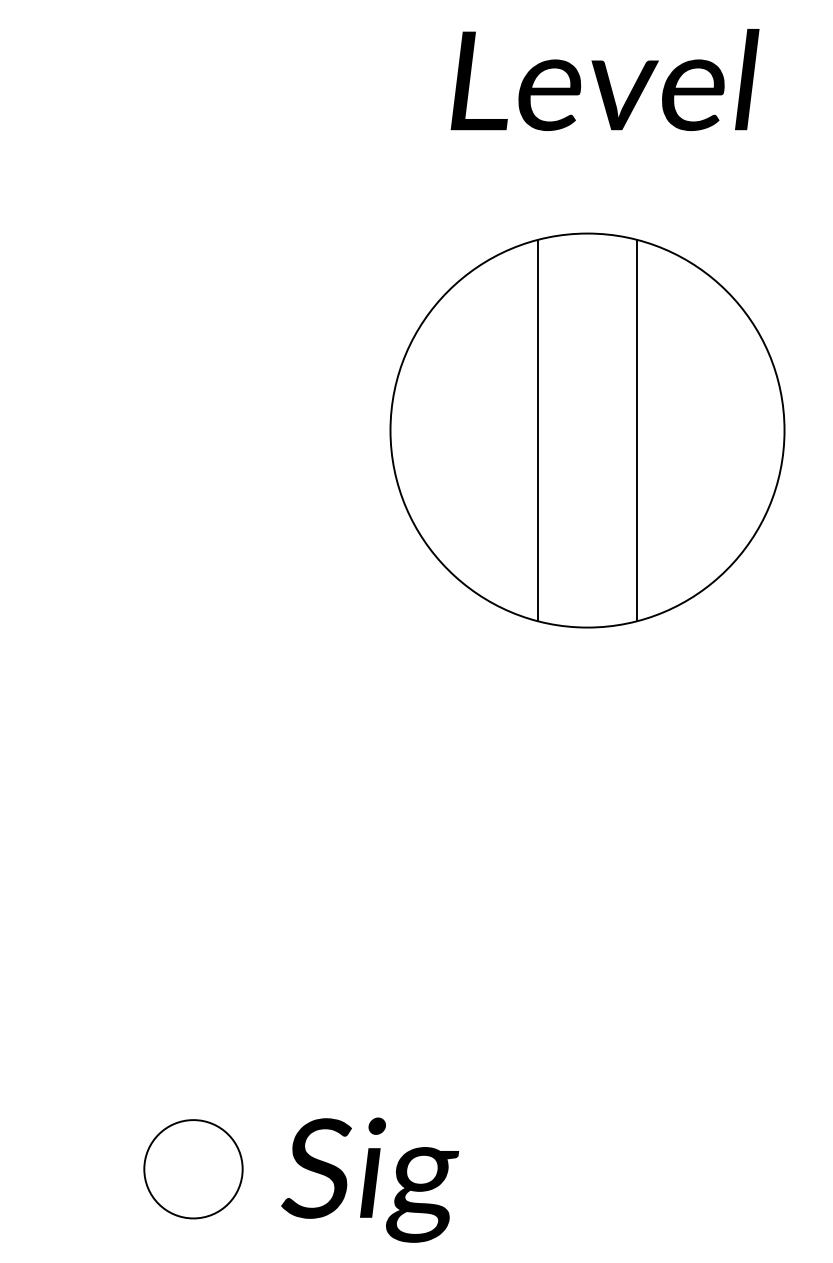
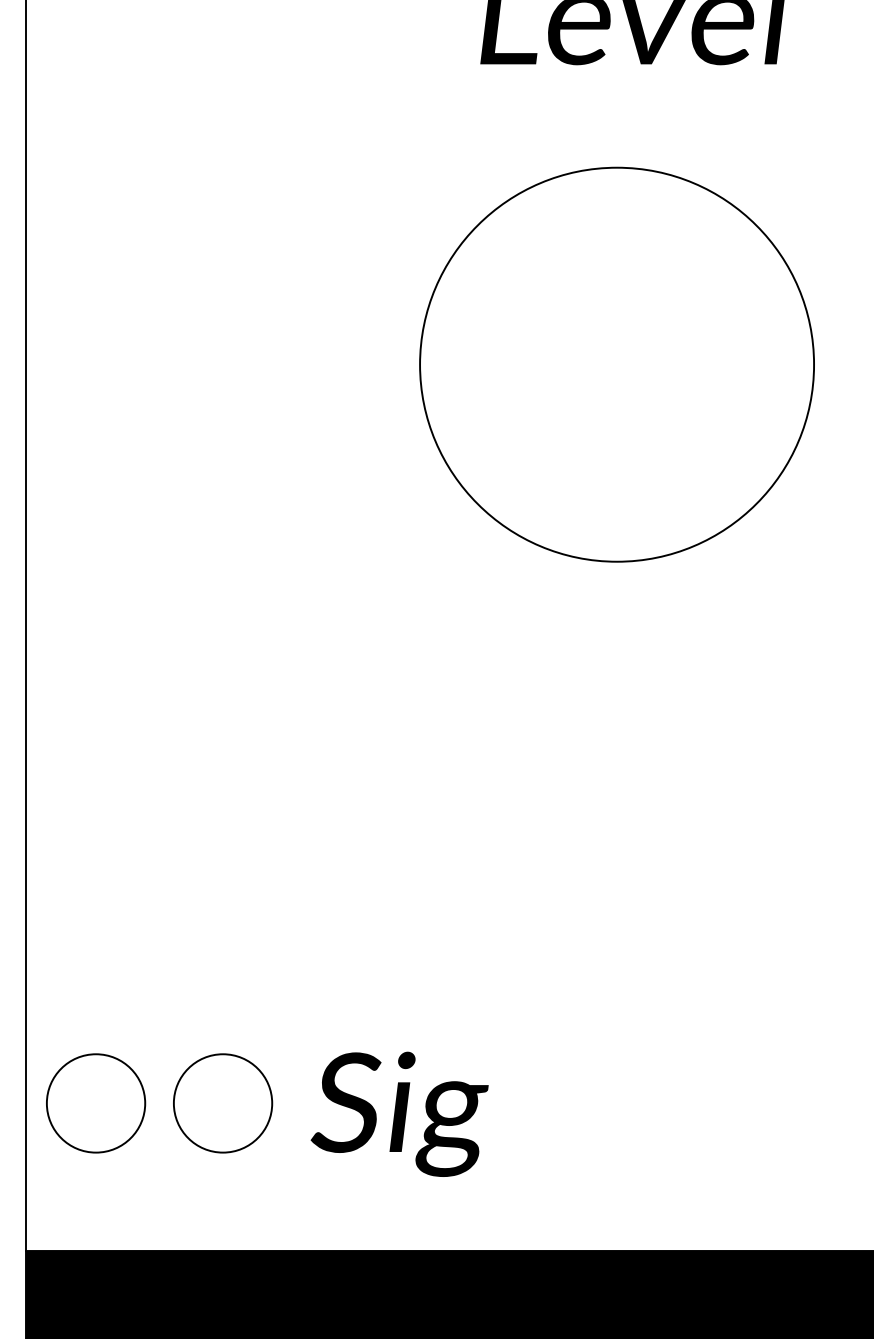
line: (537, 430) -> (567, 364), removed
line: (636, 430) -> (666, 364), removed
circle: (66, 1169) -> (96, 1103), added

